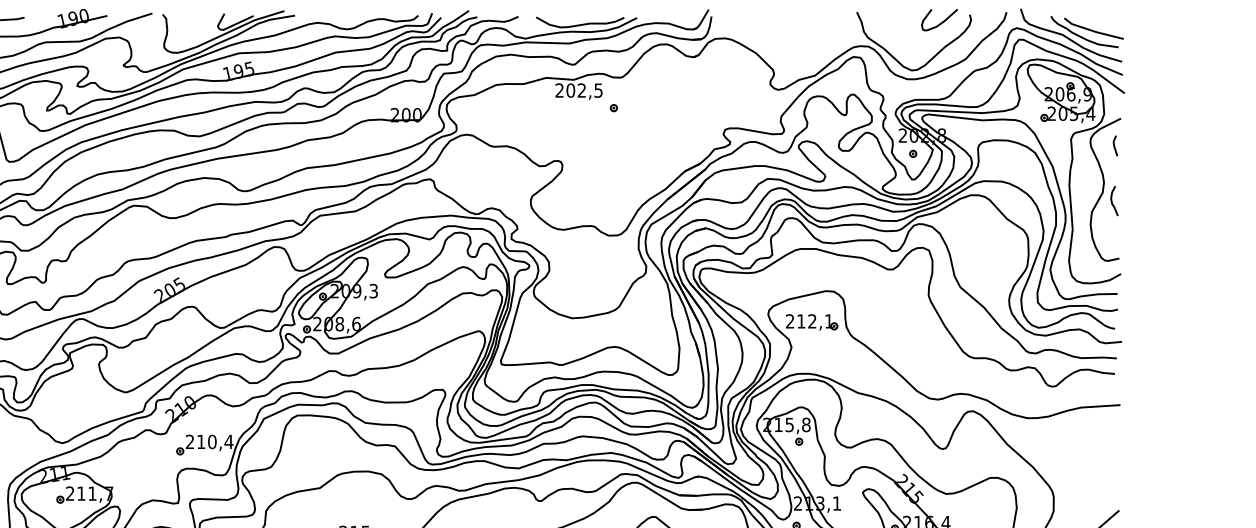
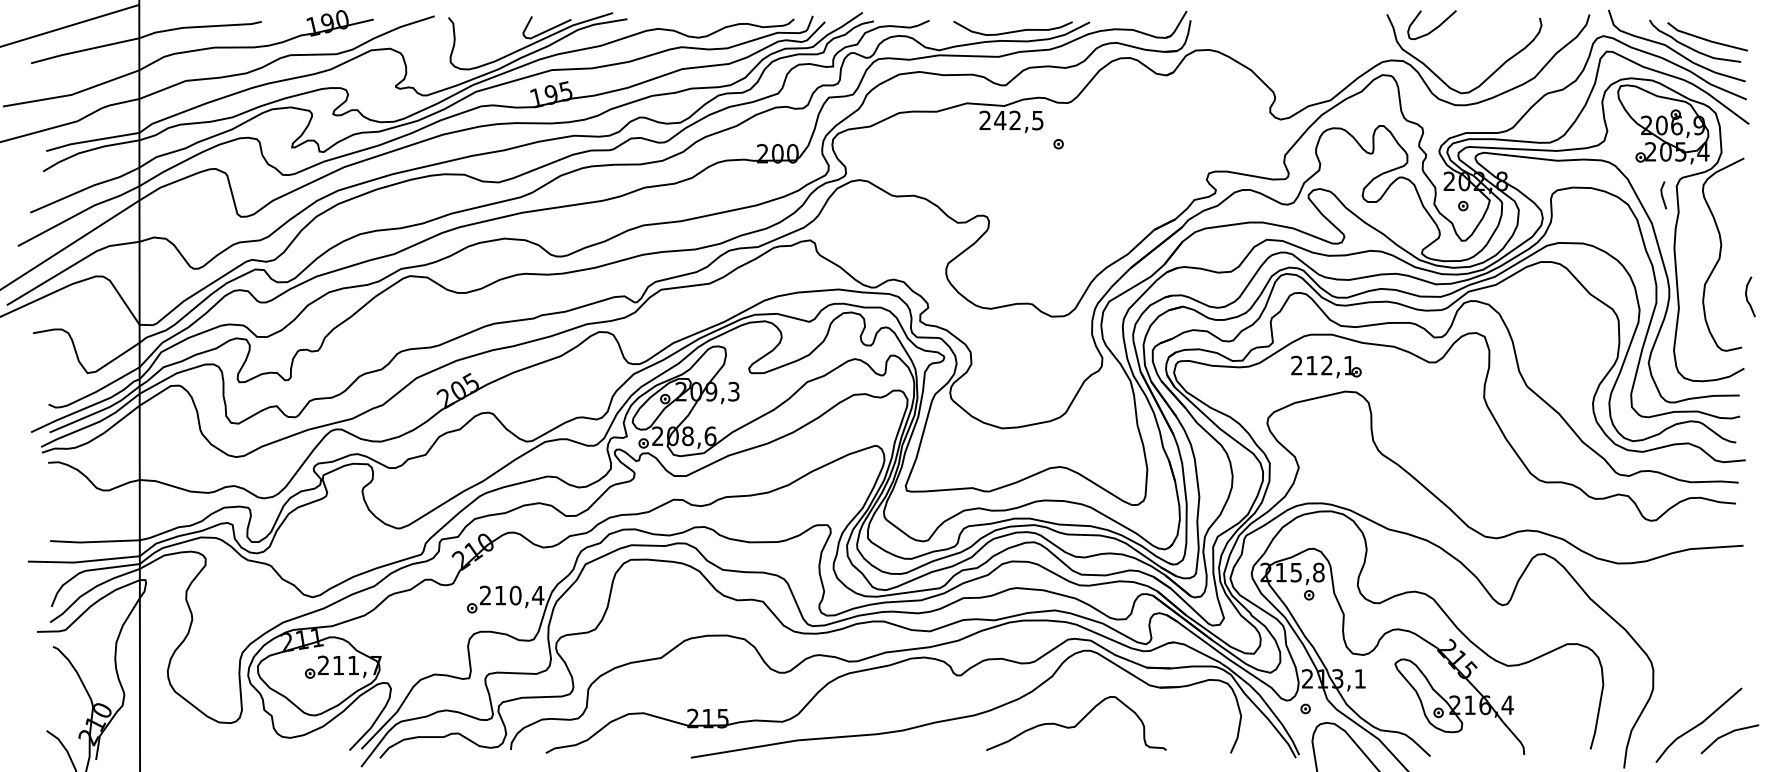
curve: (942, 21) -> (1435, 27), moved
text: (570, 90) -> (1000, 120), 202,5 -> 242,5
line: (1114, 146) -> (1662, 195), moved
curve: (1112, 200) -> (1747, 296), moved
part: (812, 322) -> (1326, 366), moved

